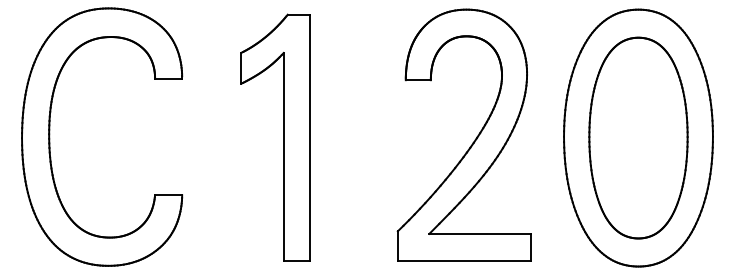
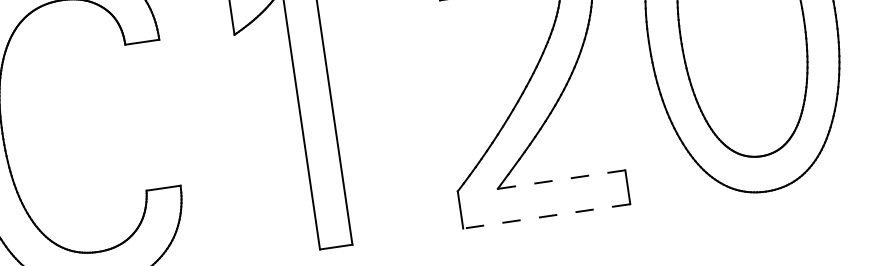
line: (480, 233) -> (561, 179), solid -> dashed
line: (464, 260) -> (546, 215), solid -> dashed

